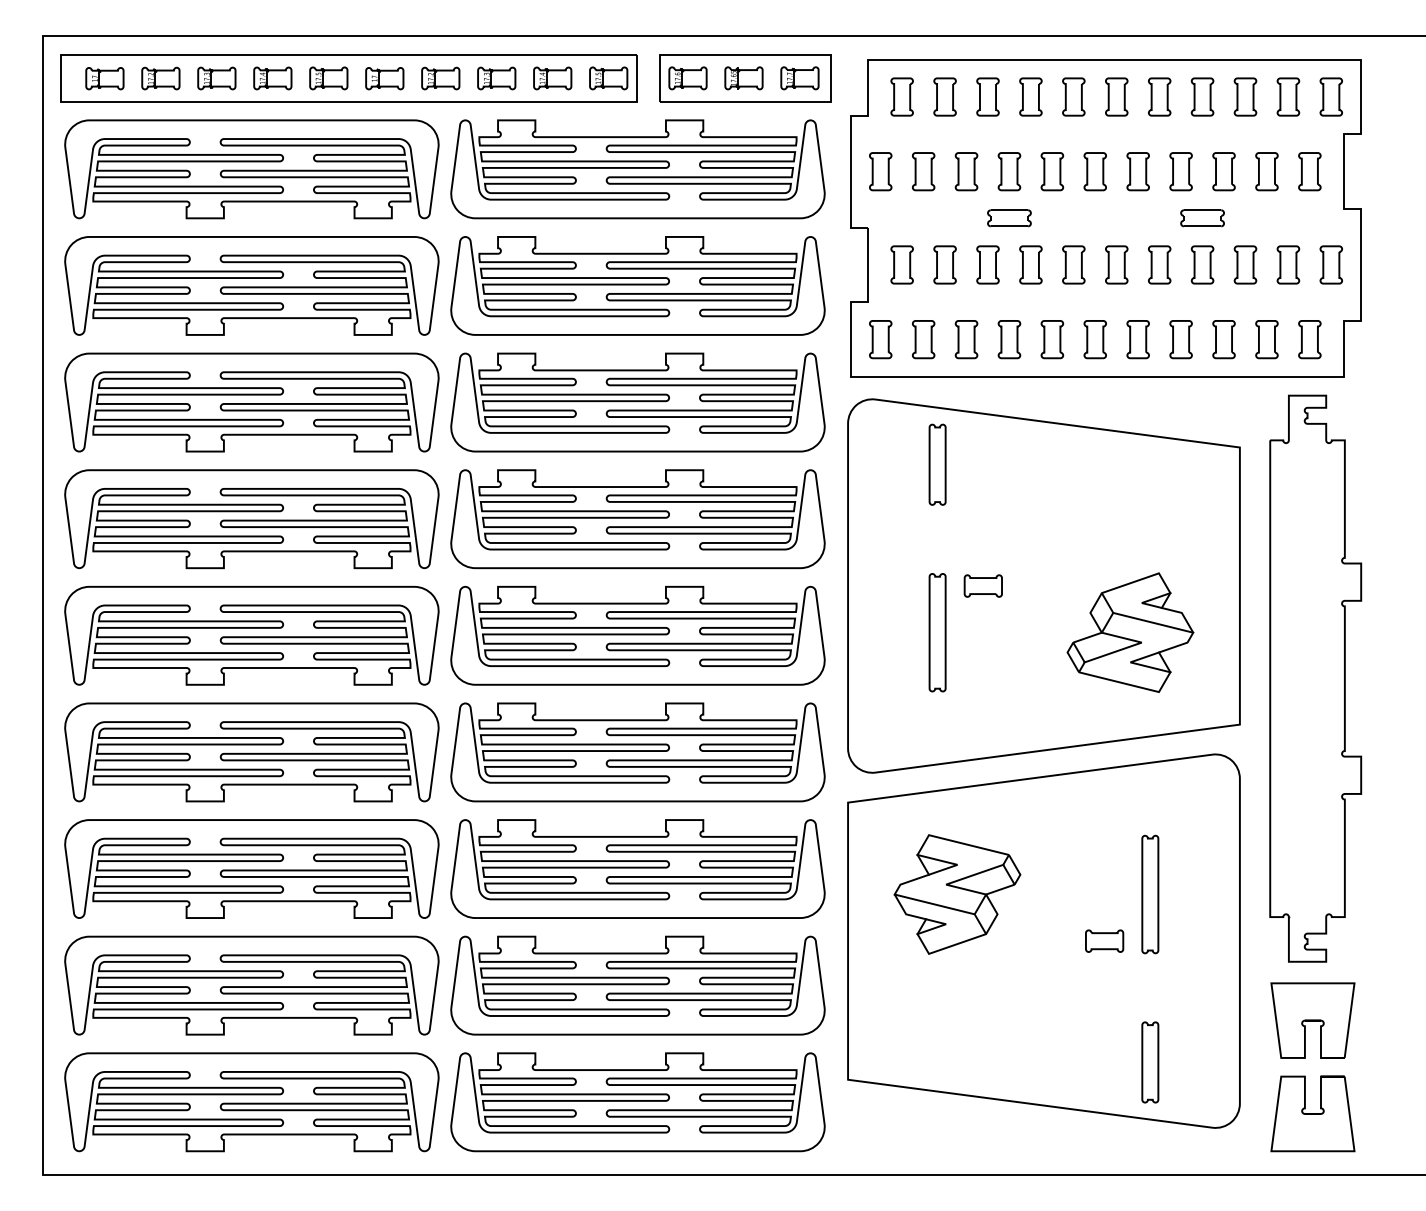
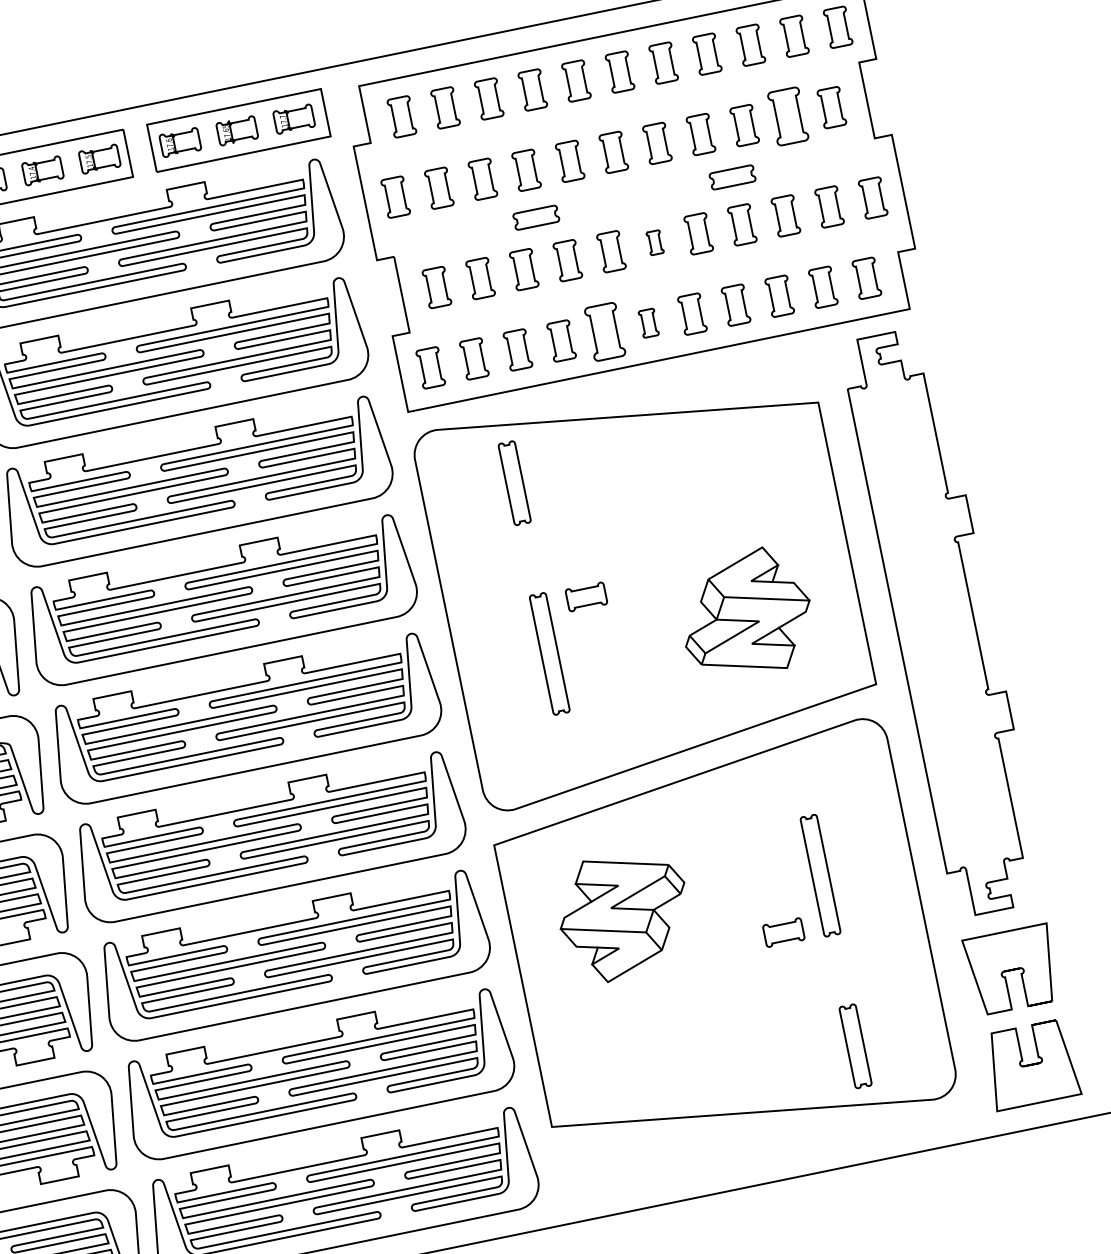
part: (1266, 171) -> (787, 116), size x1.4
part: (1116, 264) -> (654, 242), size x0.6
part: (1052, 339) -> (605, 331), size x1.4
part: (1094, 339) -> (648, 323), size x0.7

